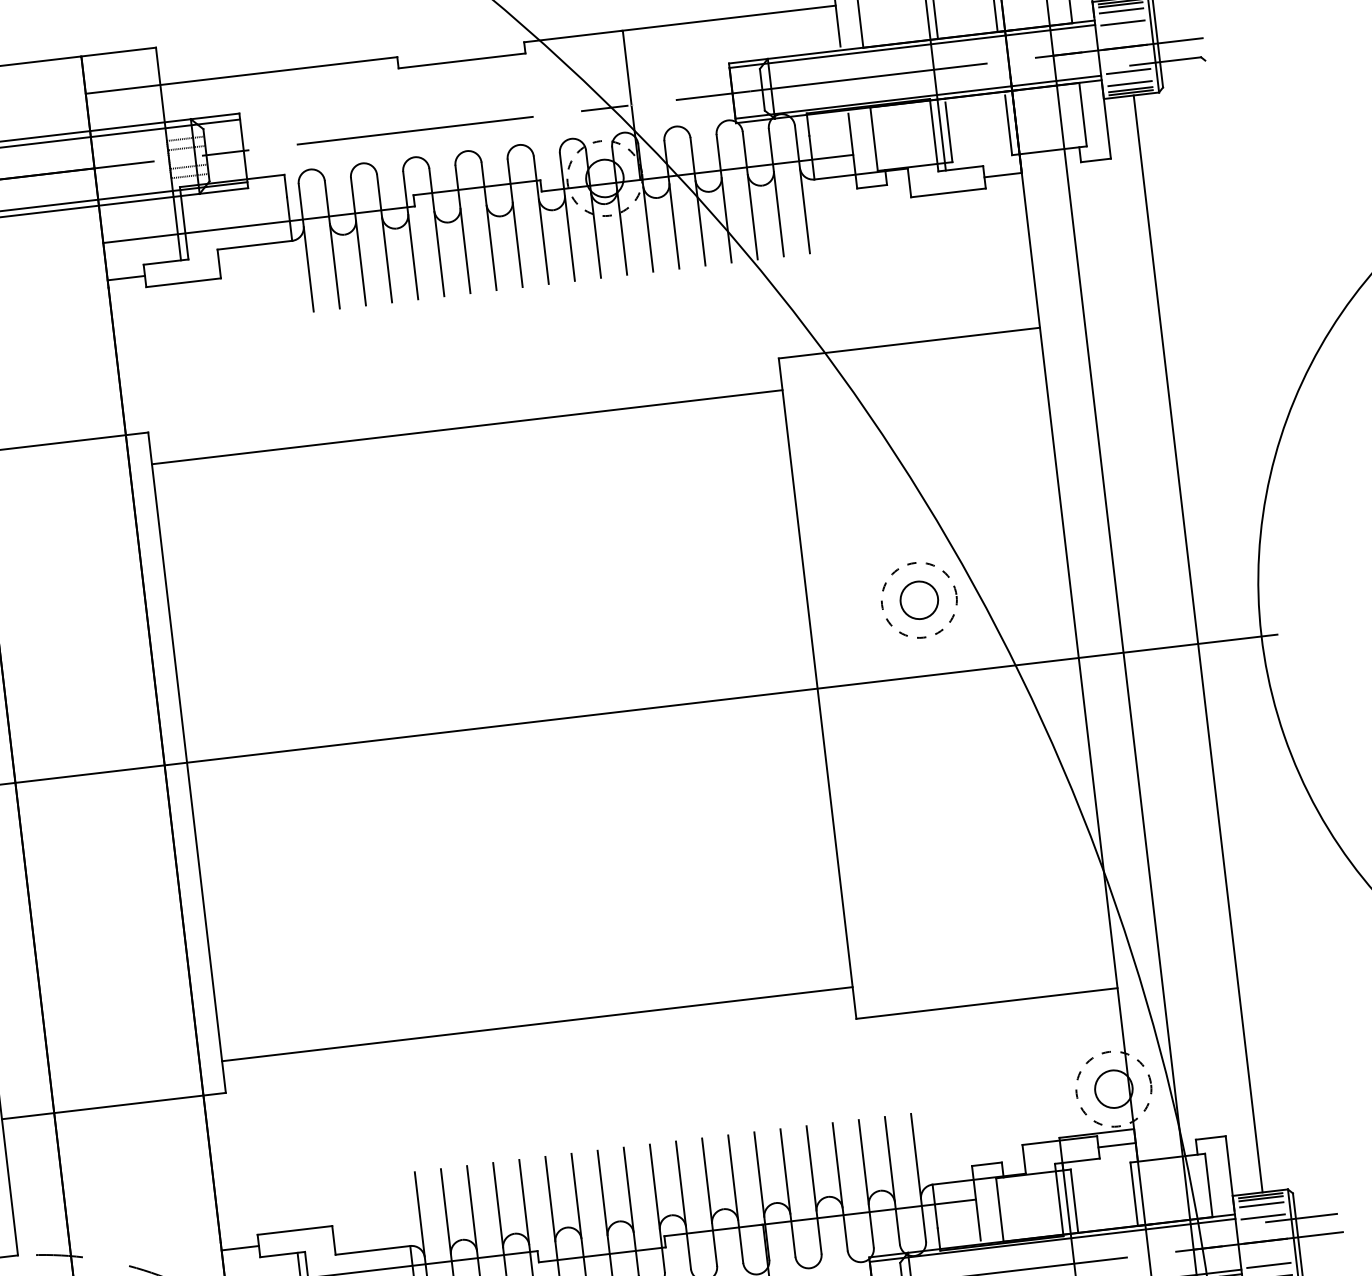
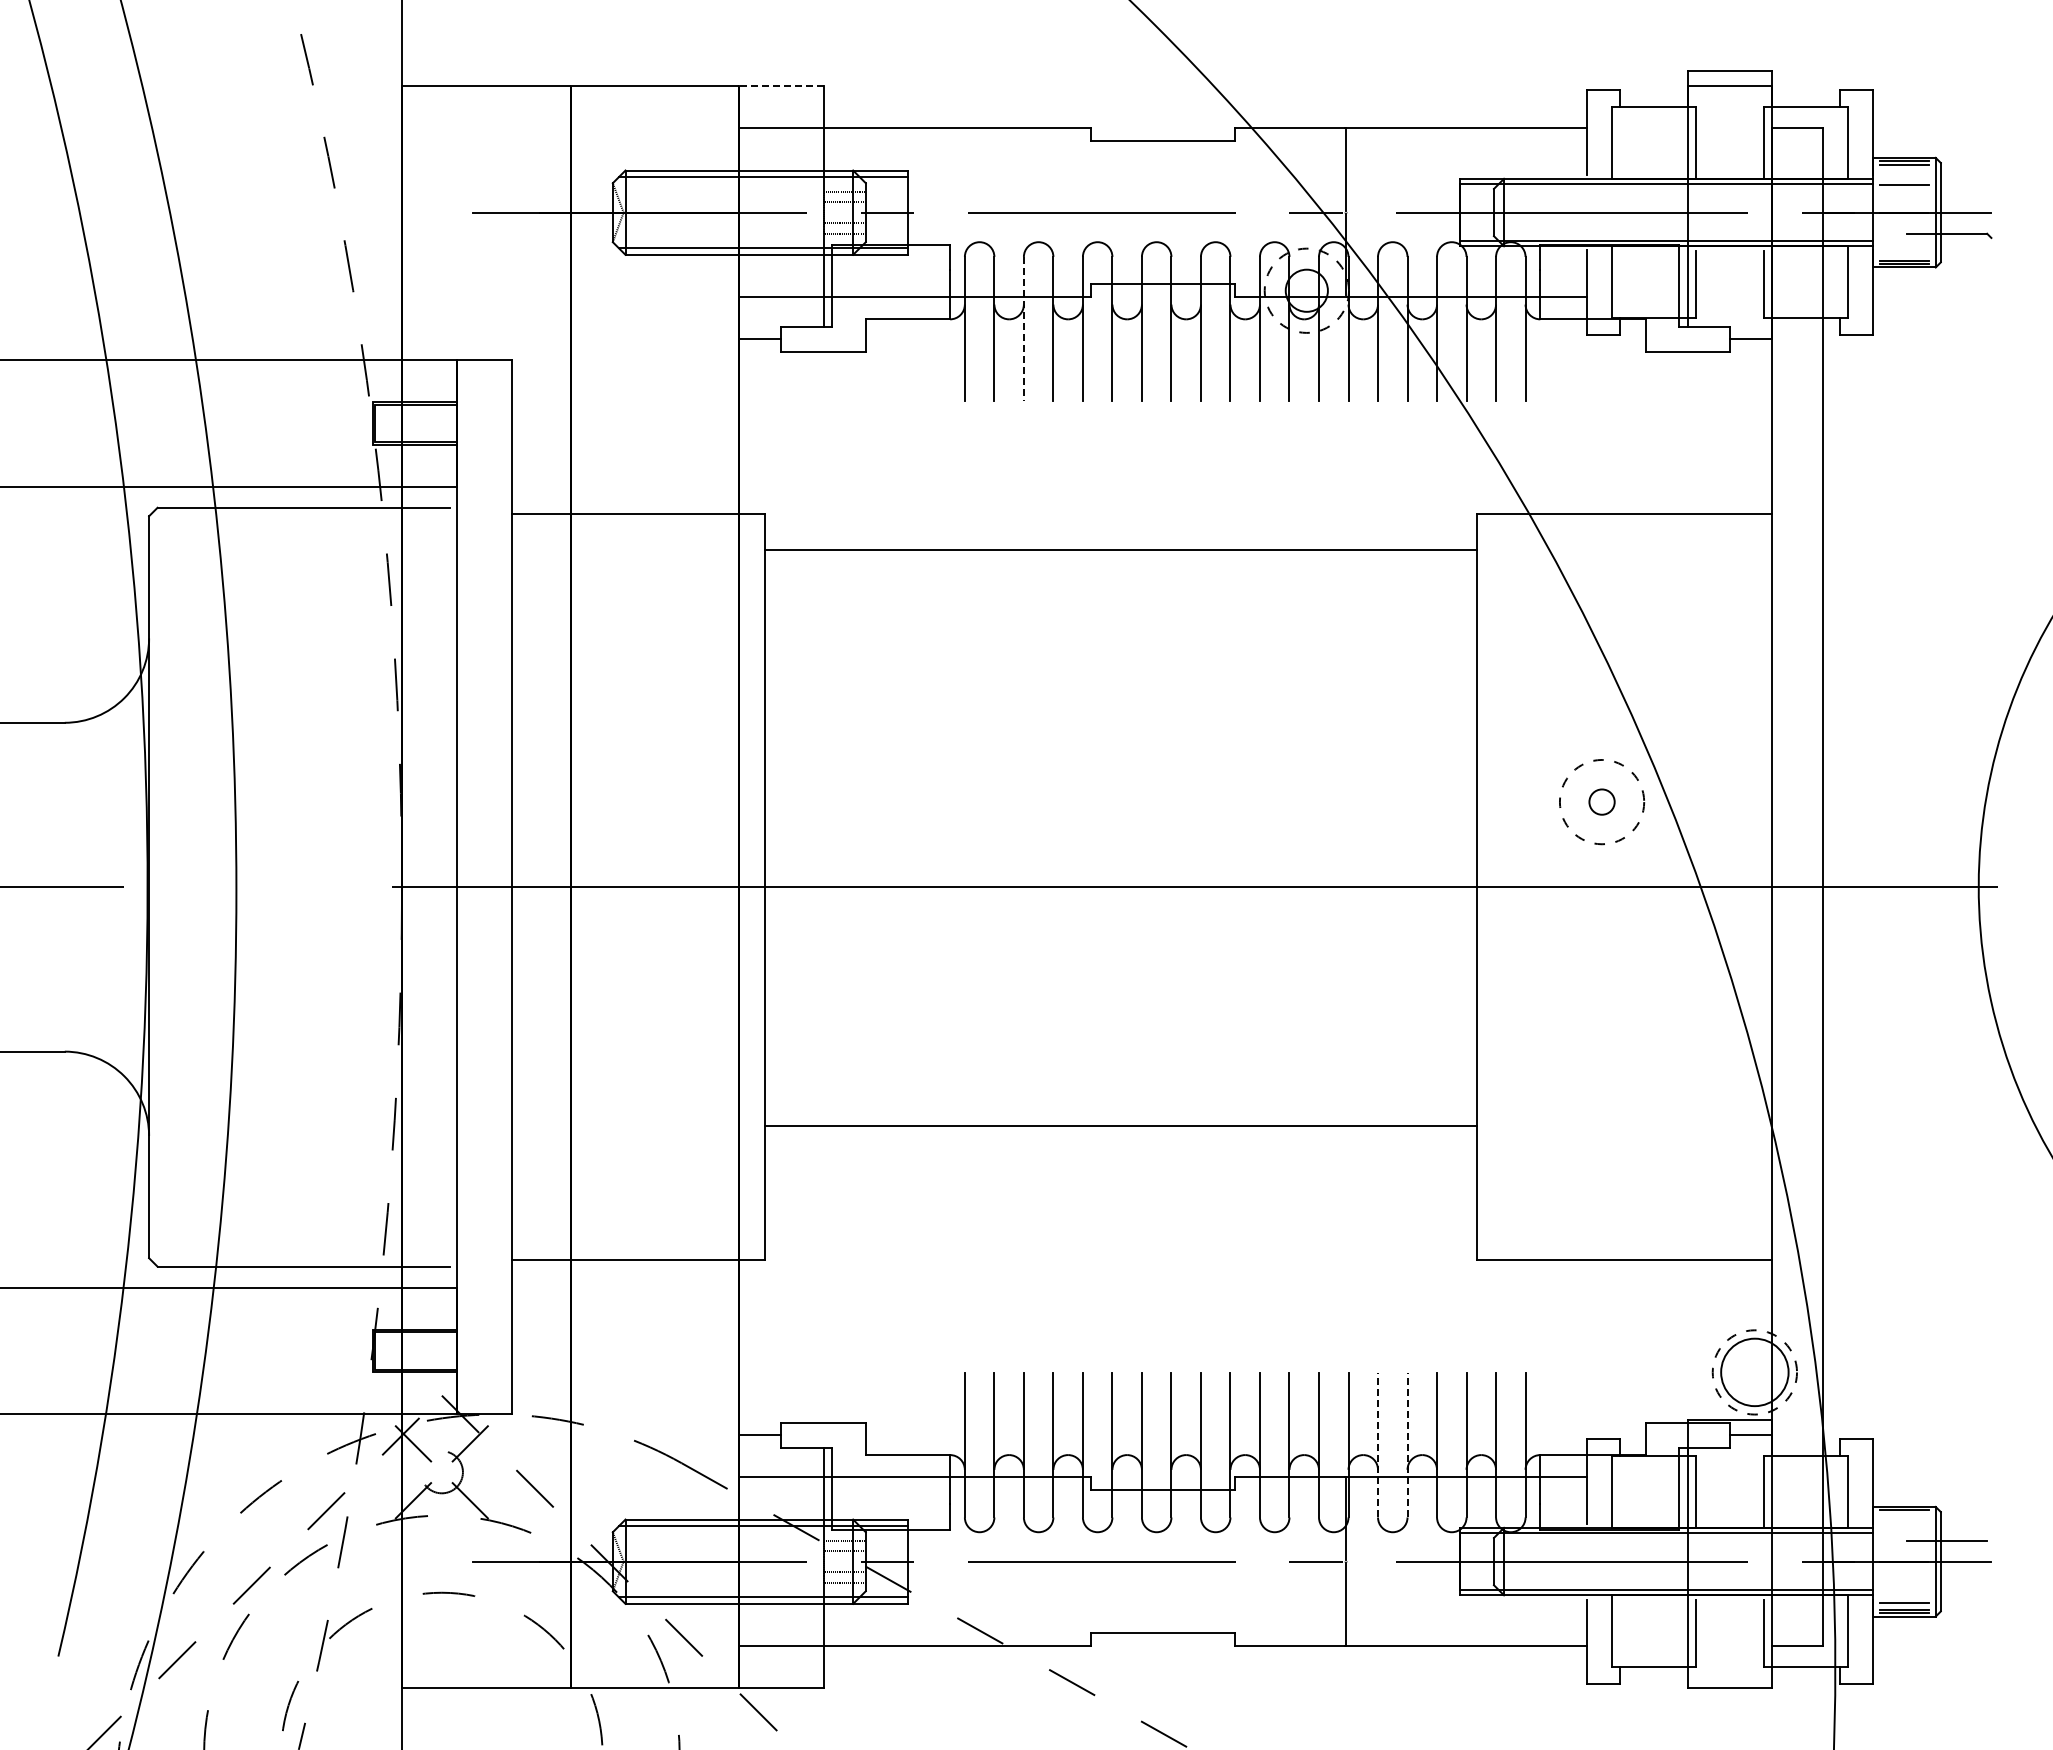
line: (1121, 10) -> (1904, 171), removed
line: (117, 52) -> (780, 86), solid -> dashed
line: (1128, 71) -> (1904, 240), removed
line: (1129, 83) -> (1904, 253), removed
line: (358, 241) -> (1023, 328), solid -> dashed
circle: (918, 600) -> (1601, 802), size x0.6
line: (1198, 643) -> (1907, 886), removed
line: (537, 1024) -> (1120, 1126), moved
circle: (1113, 1089) -> (1754, 1372), size x1.6
line: (814, 1189) -> (1407, 1445), solid -> dashed
line: (788, 1192) -> (1378, 1445), solid -> dashed
line: (1260, 1198) -> (1904, 1513), removed
line: (1261, 1204) -> (1904, 1520), removed
line: (1263, 1217) -> (1904, 1534), removed
line: (1268, 1265) -> (1904, 1589), removed

